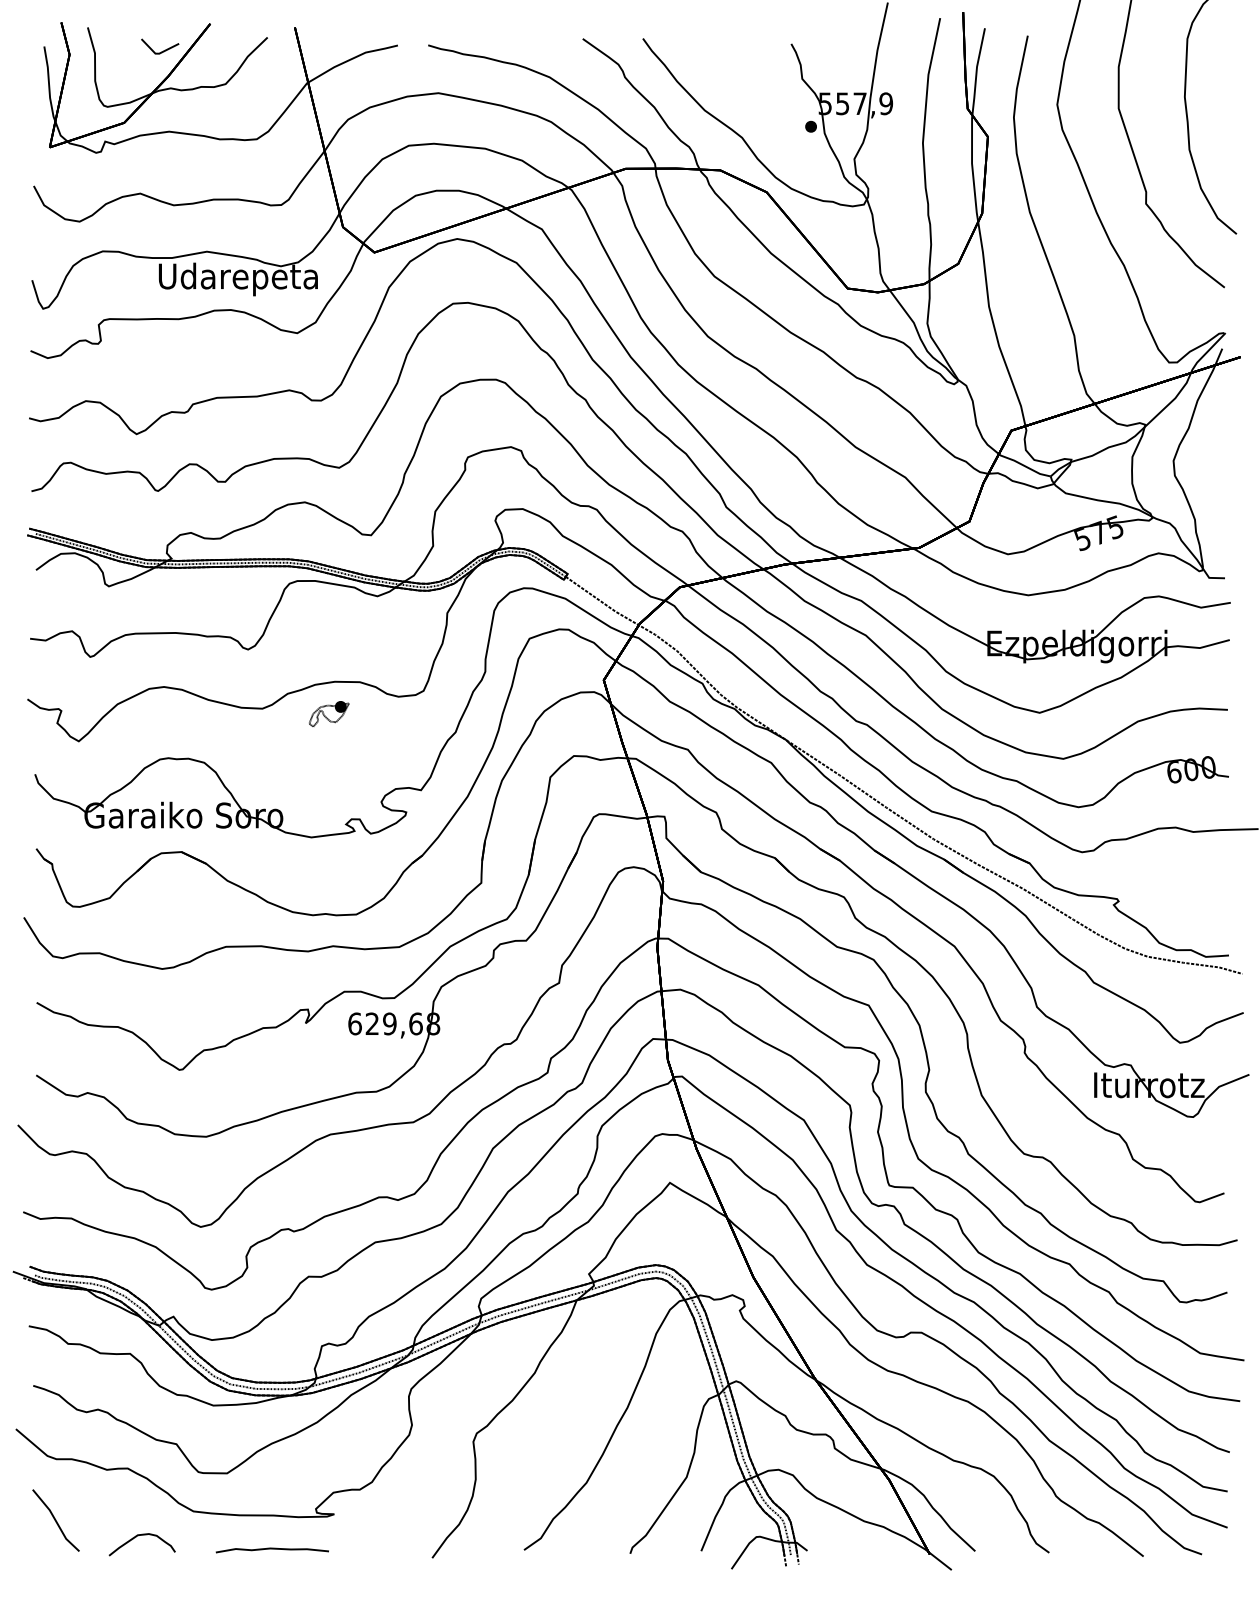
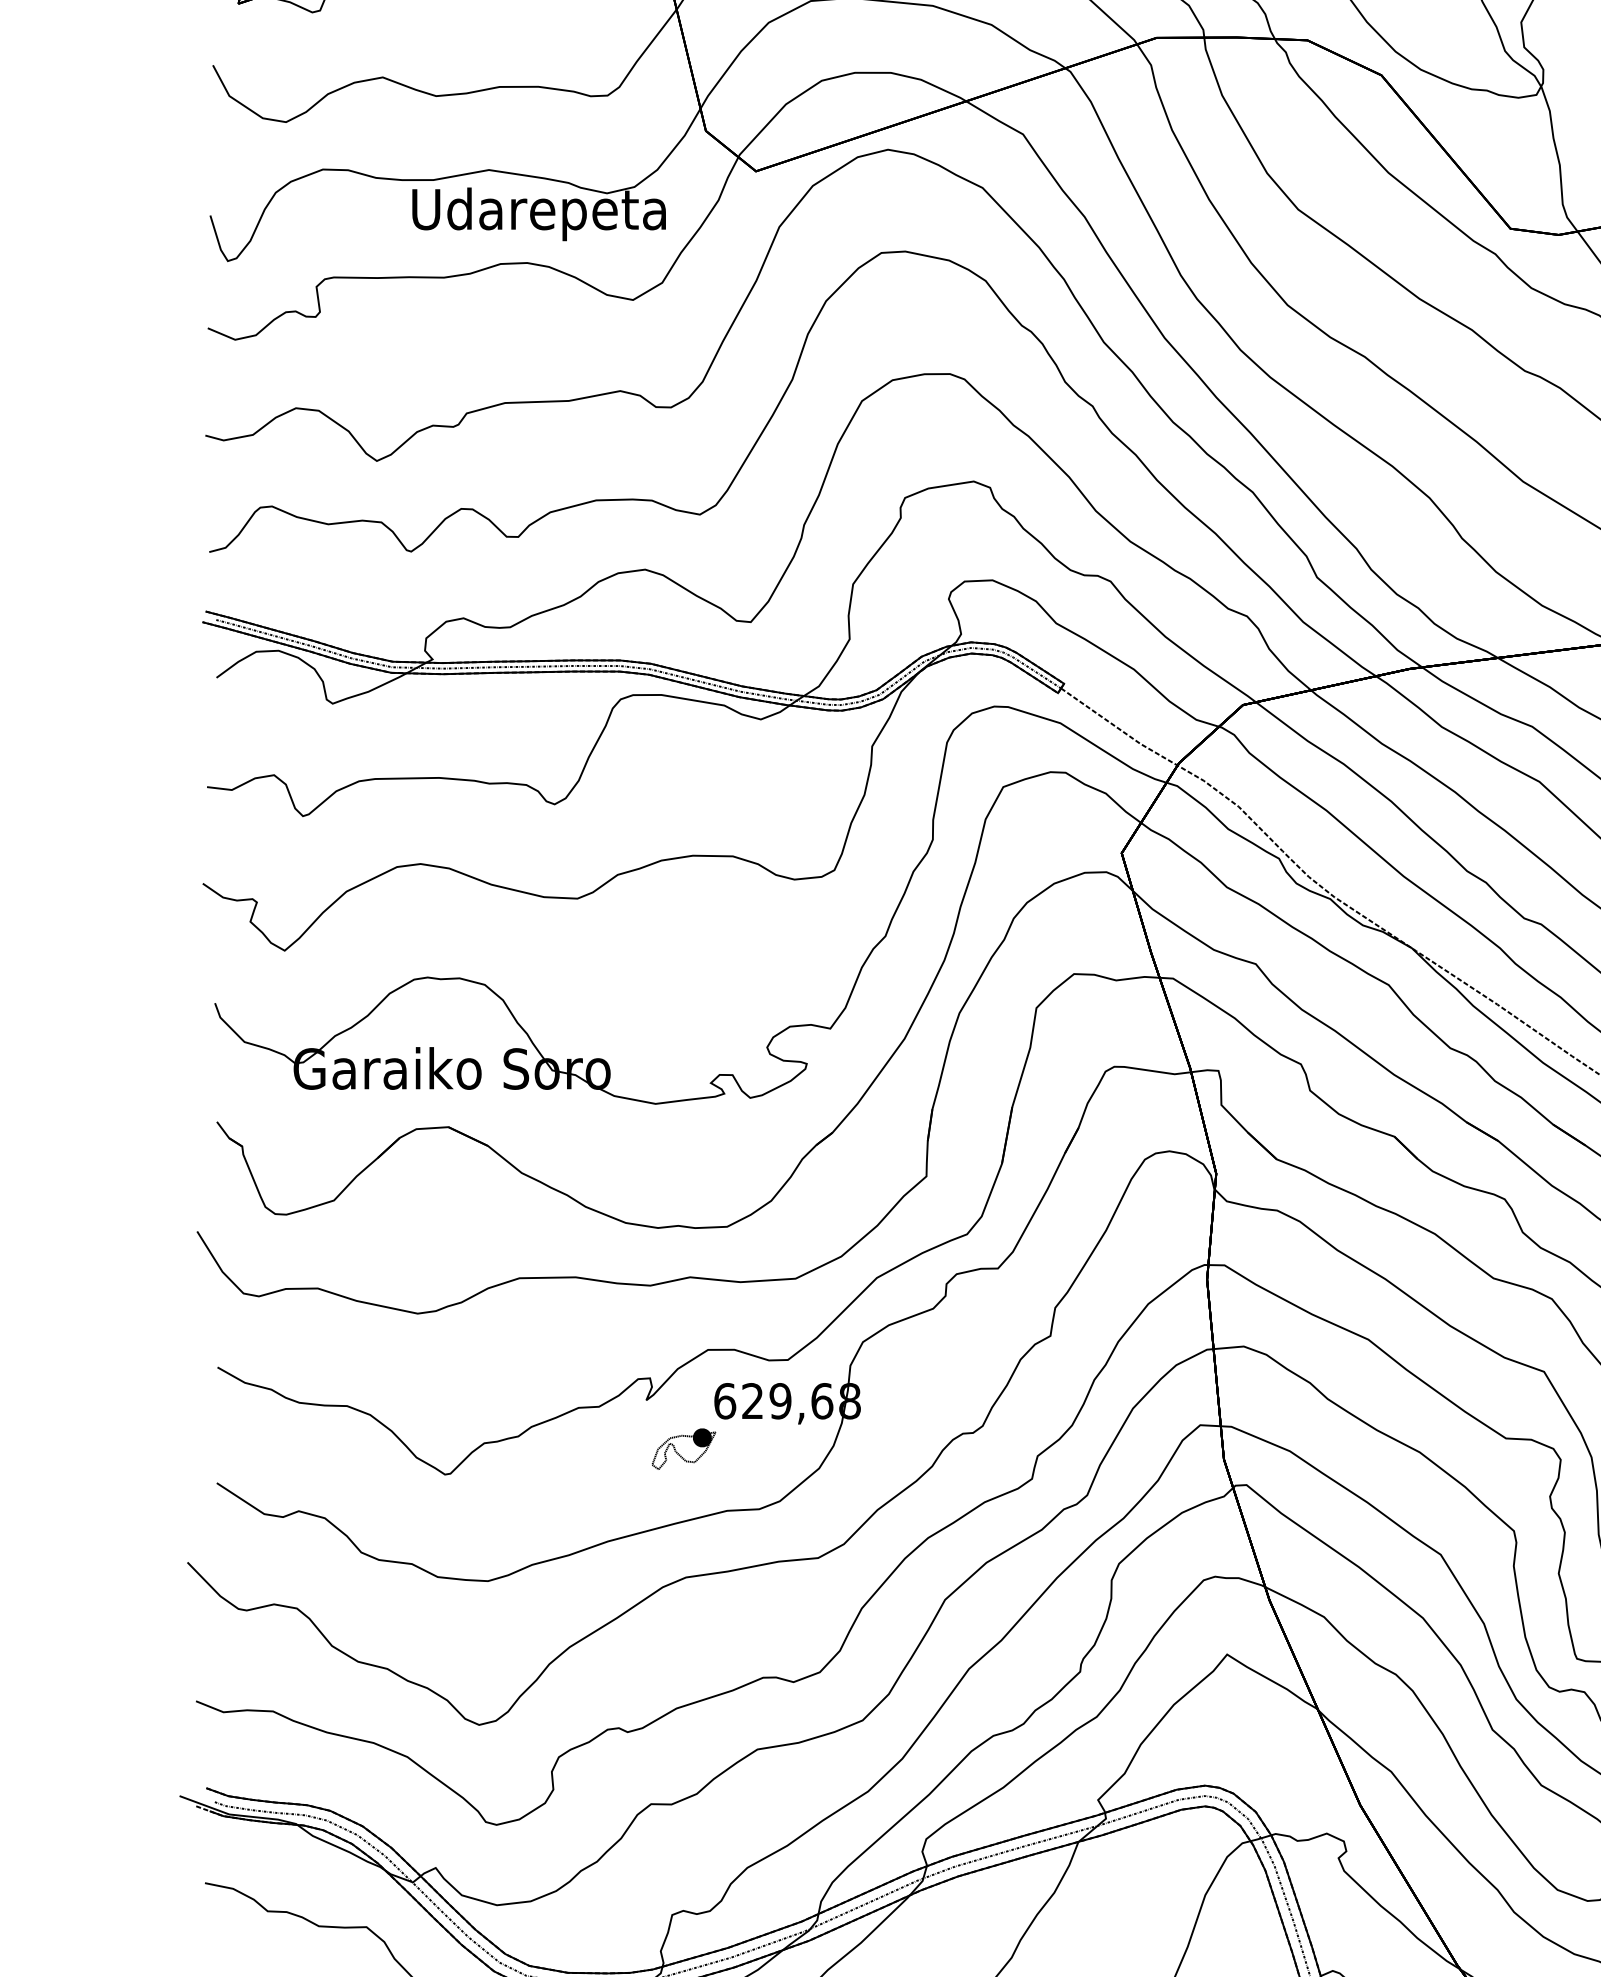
part: (329, 713) -> (684, 1448), moved

